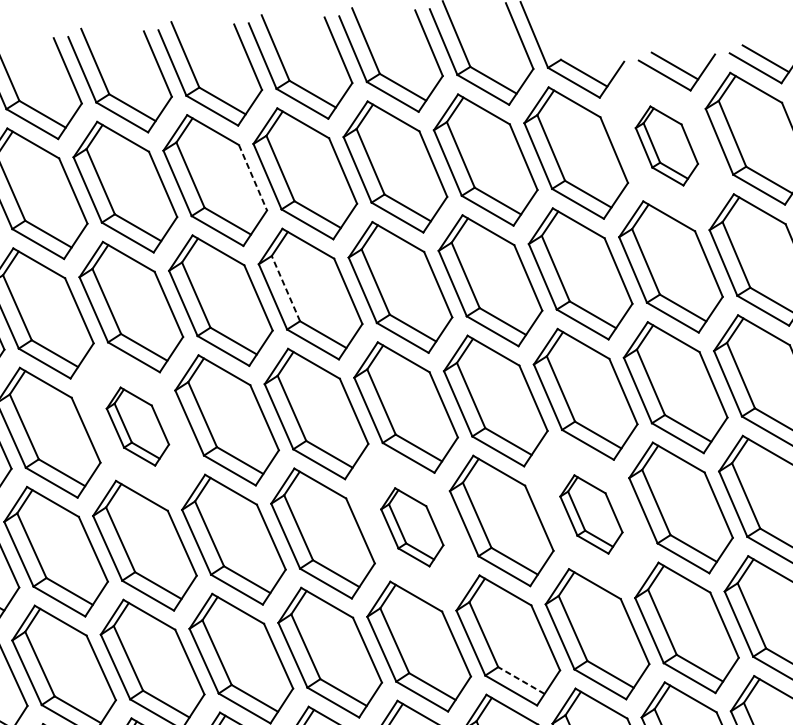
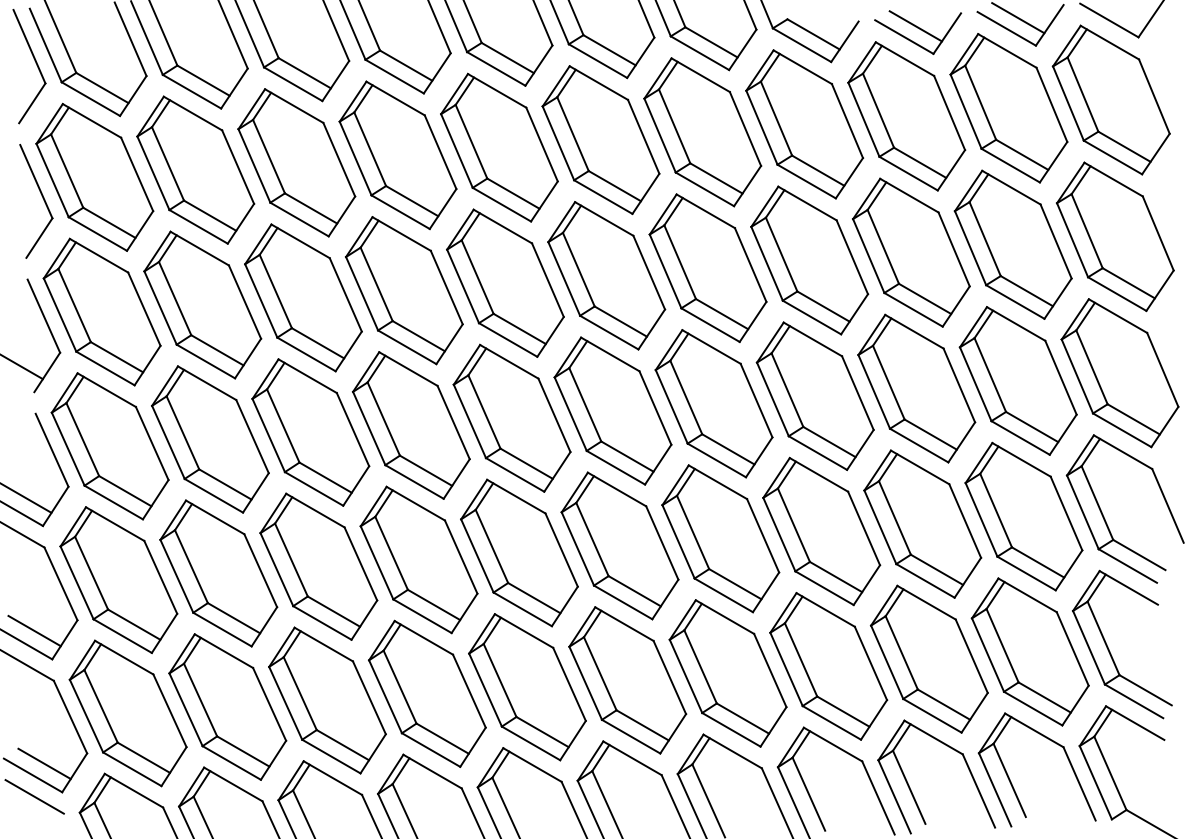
part: (666, 146) -> (906, 116), size x1.67
line: (252, 178) -> (440, 152), dashed -> solid
line: (285, 288) -> (477, 276), dashed -> solid
part: (137, 426) -> (310, 432), size x1.67
part: (591, 514) -> (821, 531), size x1.67
part: (411, 526) -> (619, 545), size x1.67
line: (521, 680) -> (742, 718), dashed -> solid

